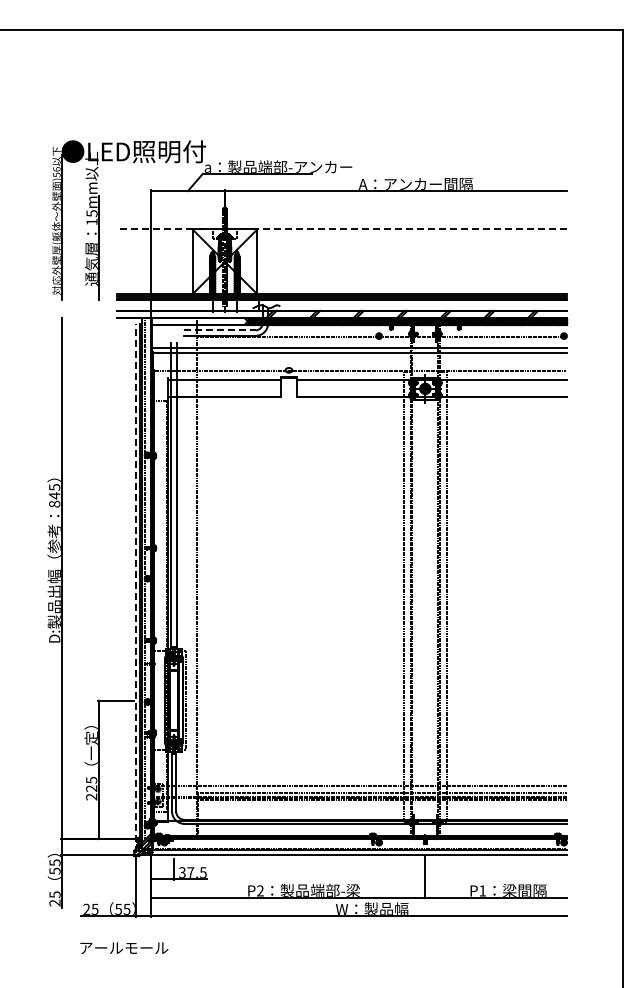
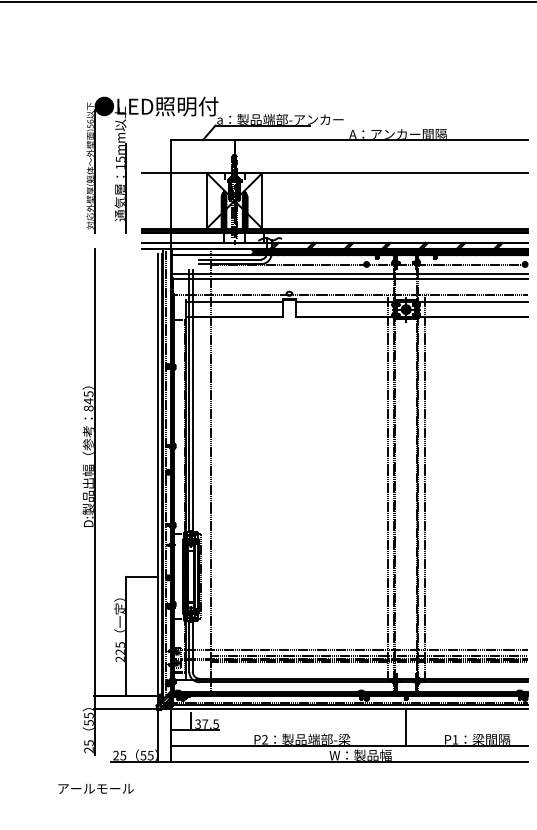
line: (341, 229) -> (334, 173), dashed -> solid
line: (219, 330) -> (229, 259), dashed -> solid
line: (135, 587) -> (157, 479), dashed -> solid
text: (124, 948) -> (96, 789), moved

